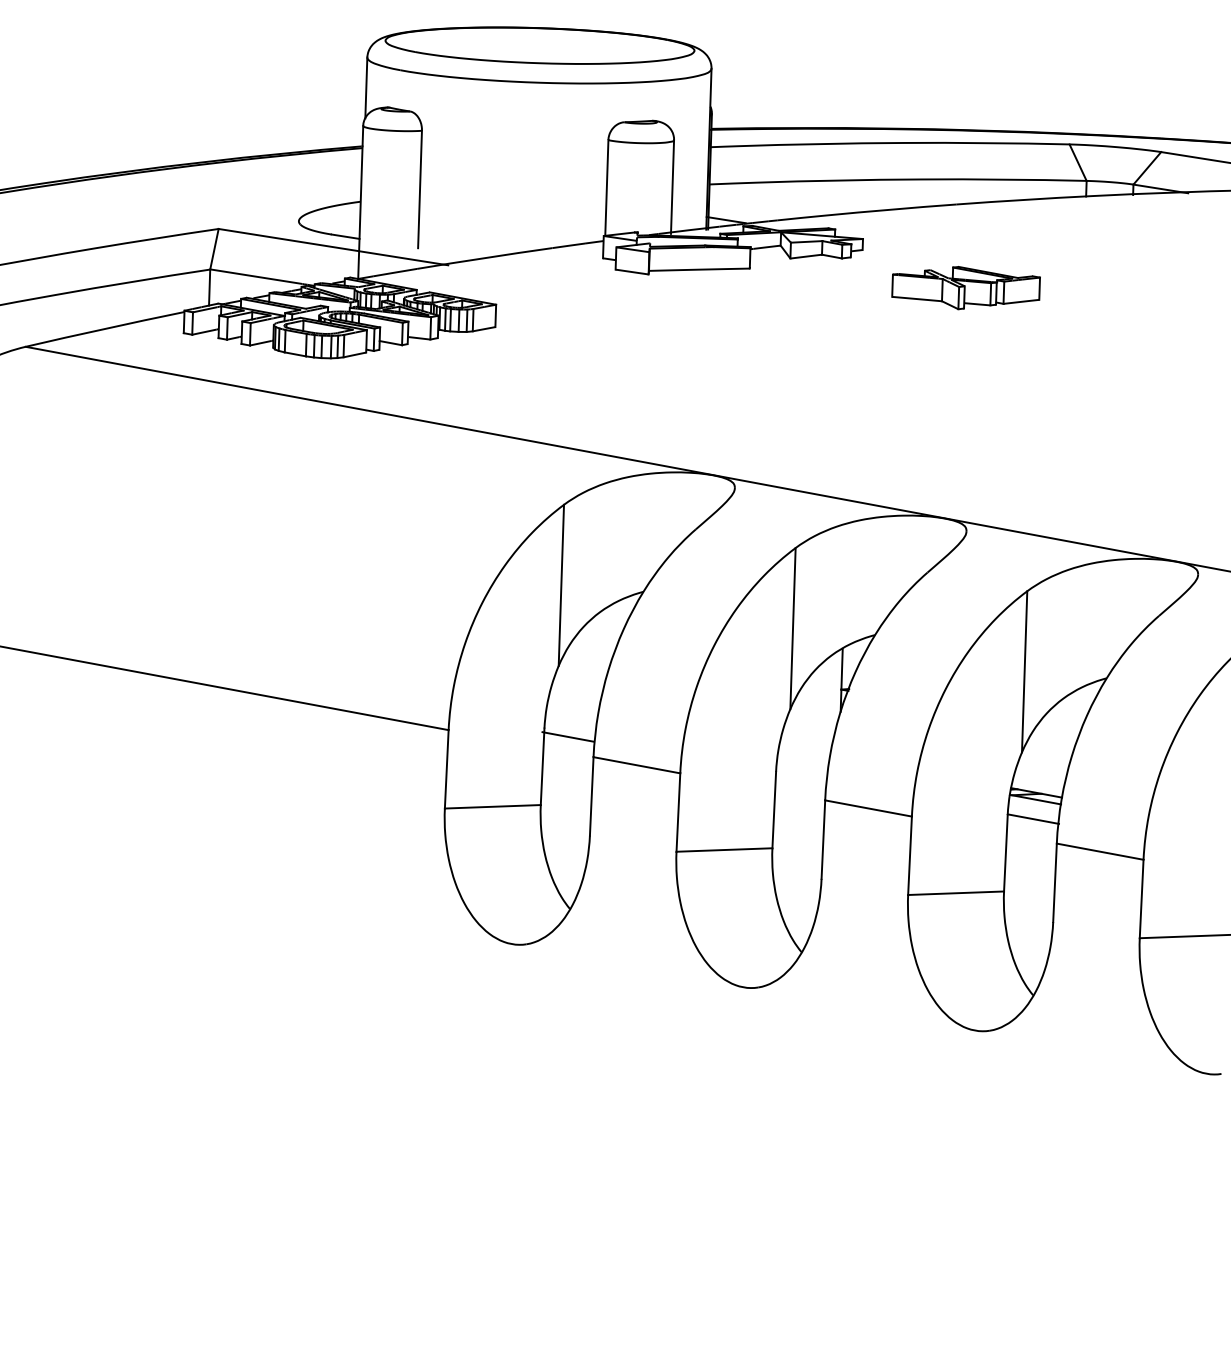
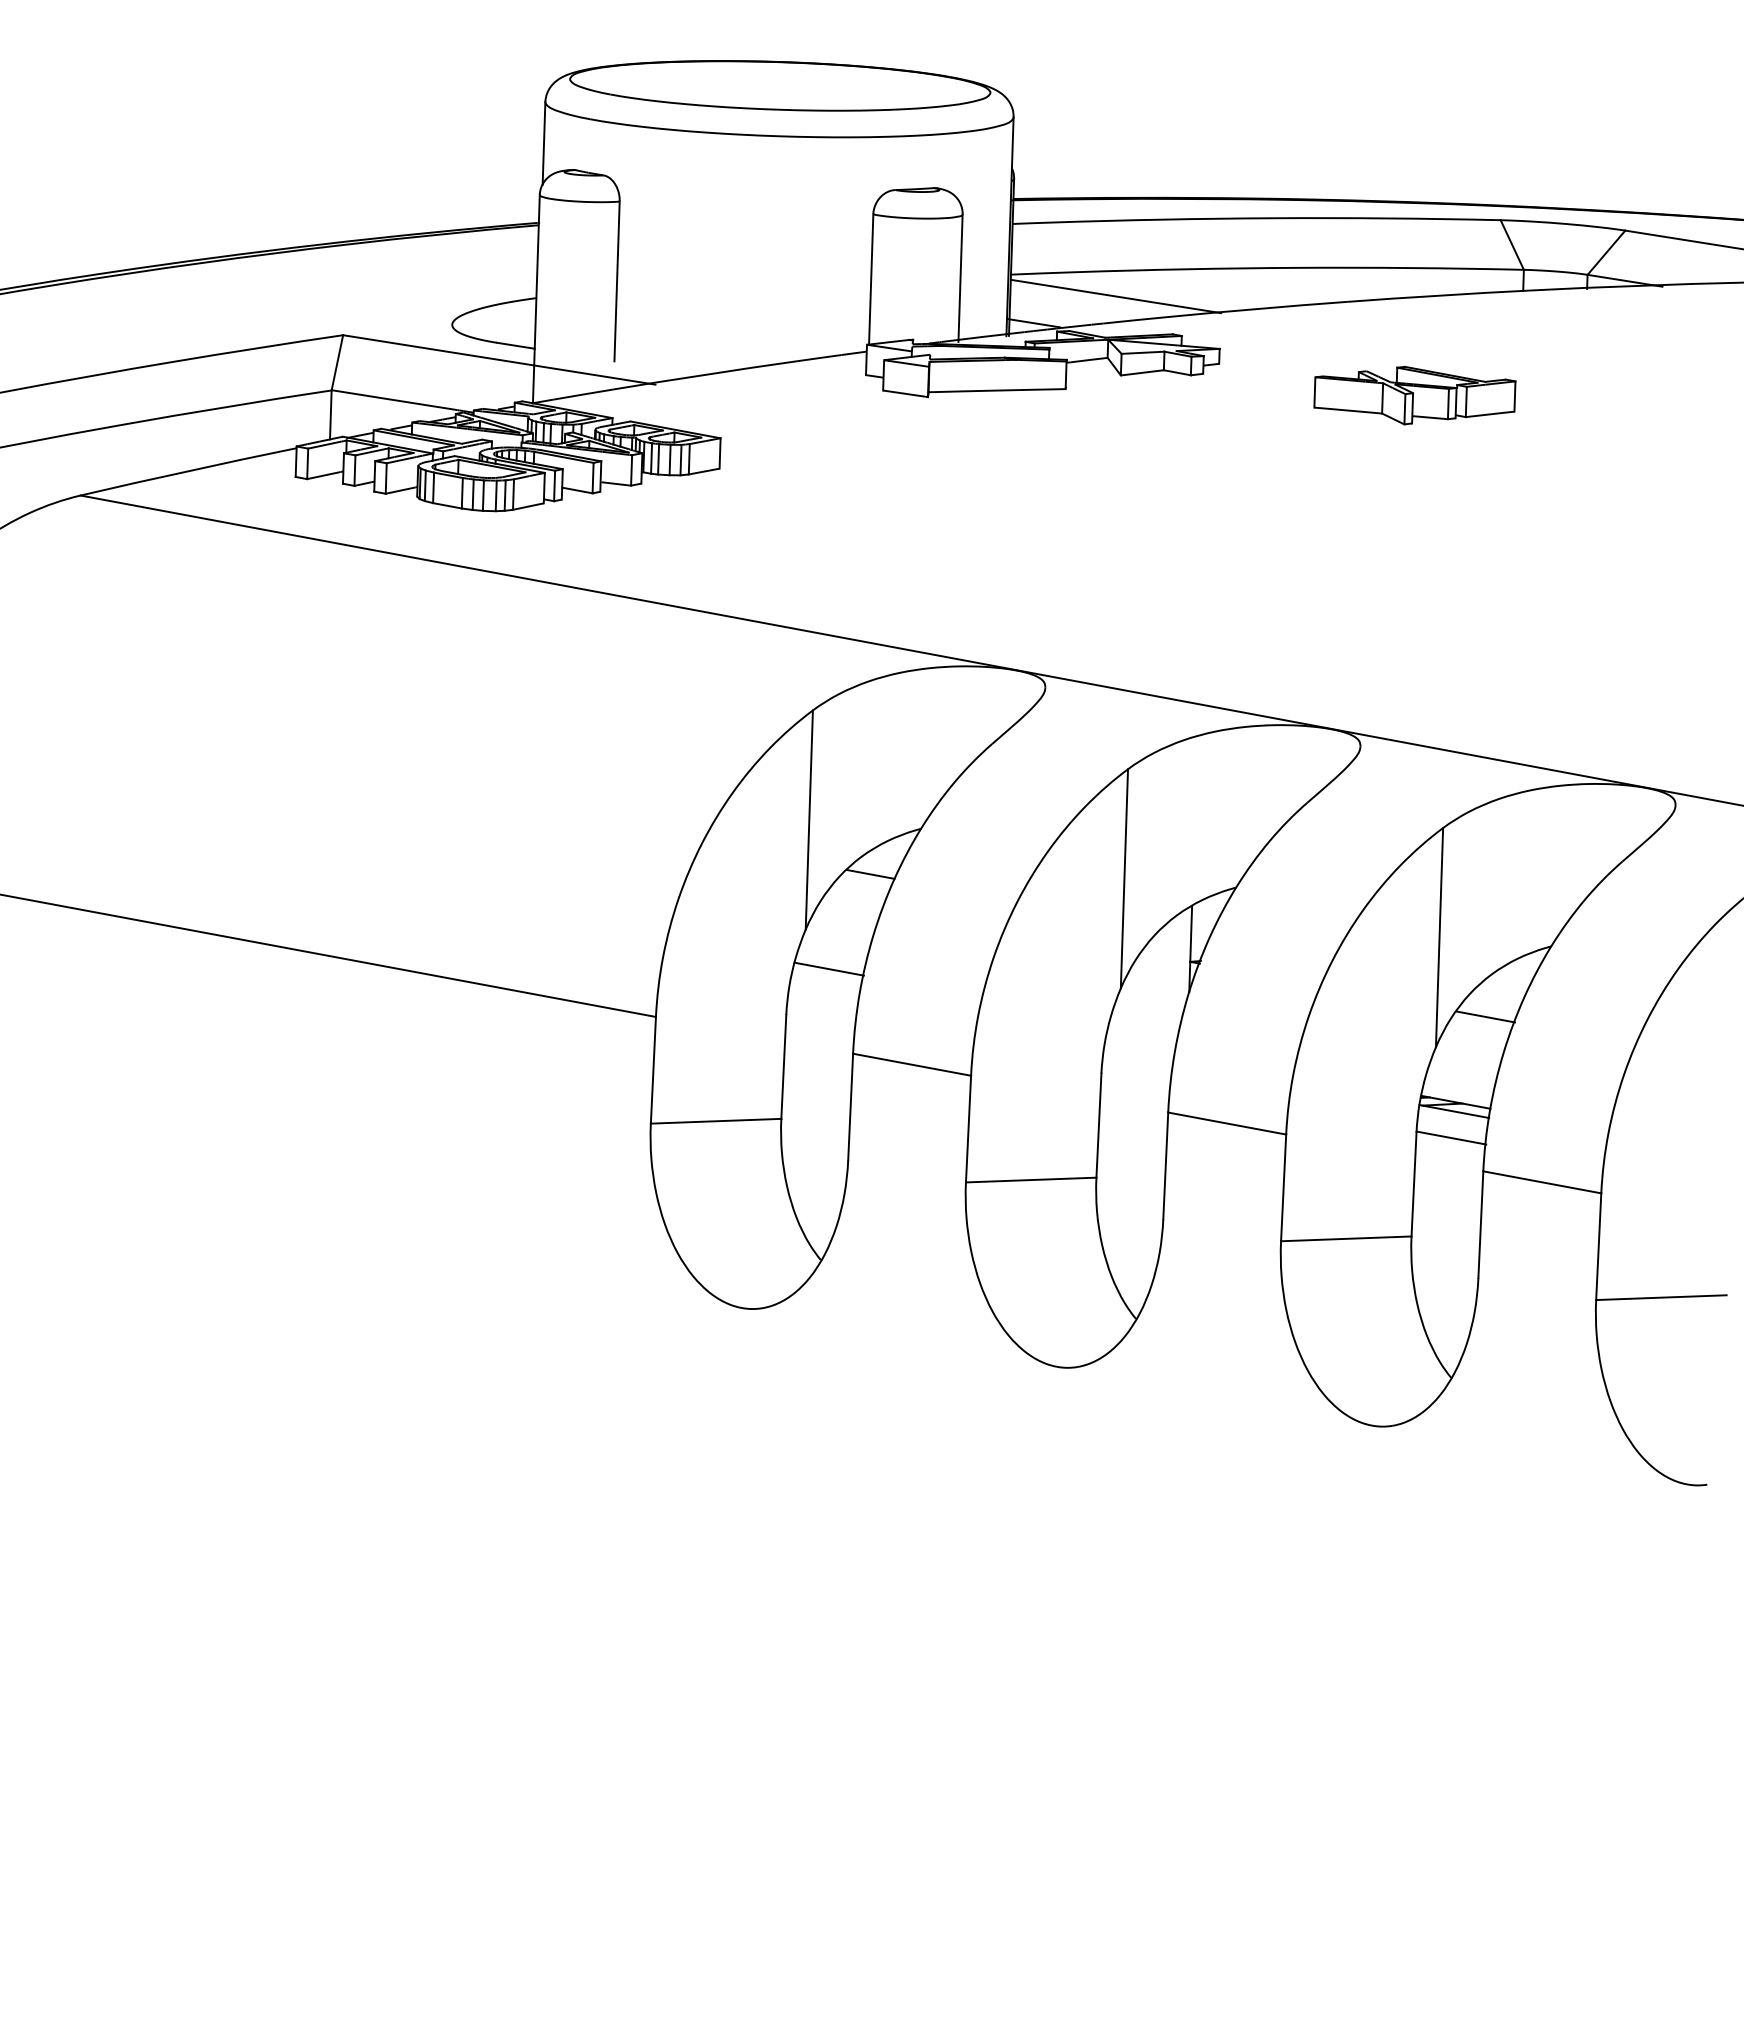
line: (786, 200) -> (1115, 296), added
part: (965, 287) -> (1414, 395), moved
line: (606, 624) -> (870, 873), added
line: (1058, 729) -> (1485, 1016), added
line: (567, 736) -> (828, 968), moved

